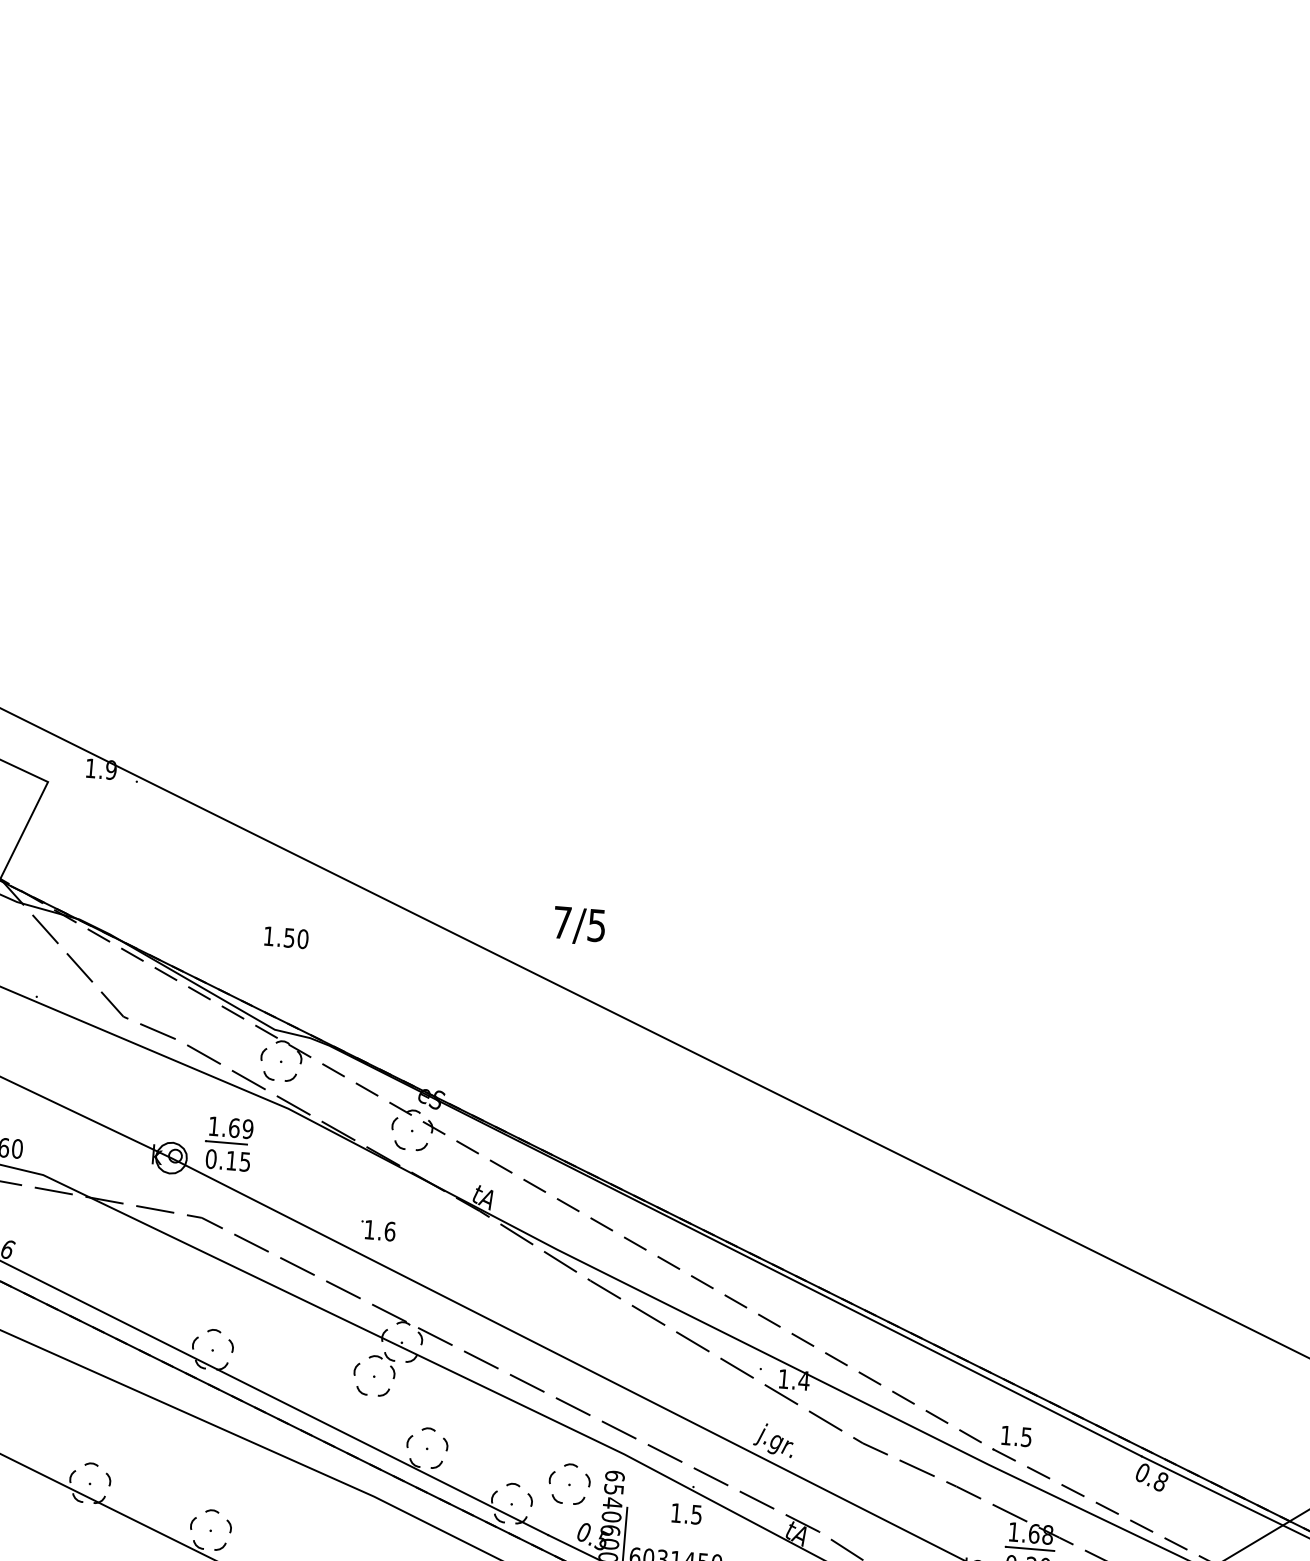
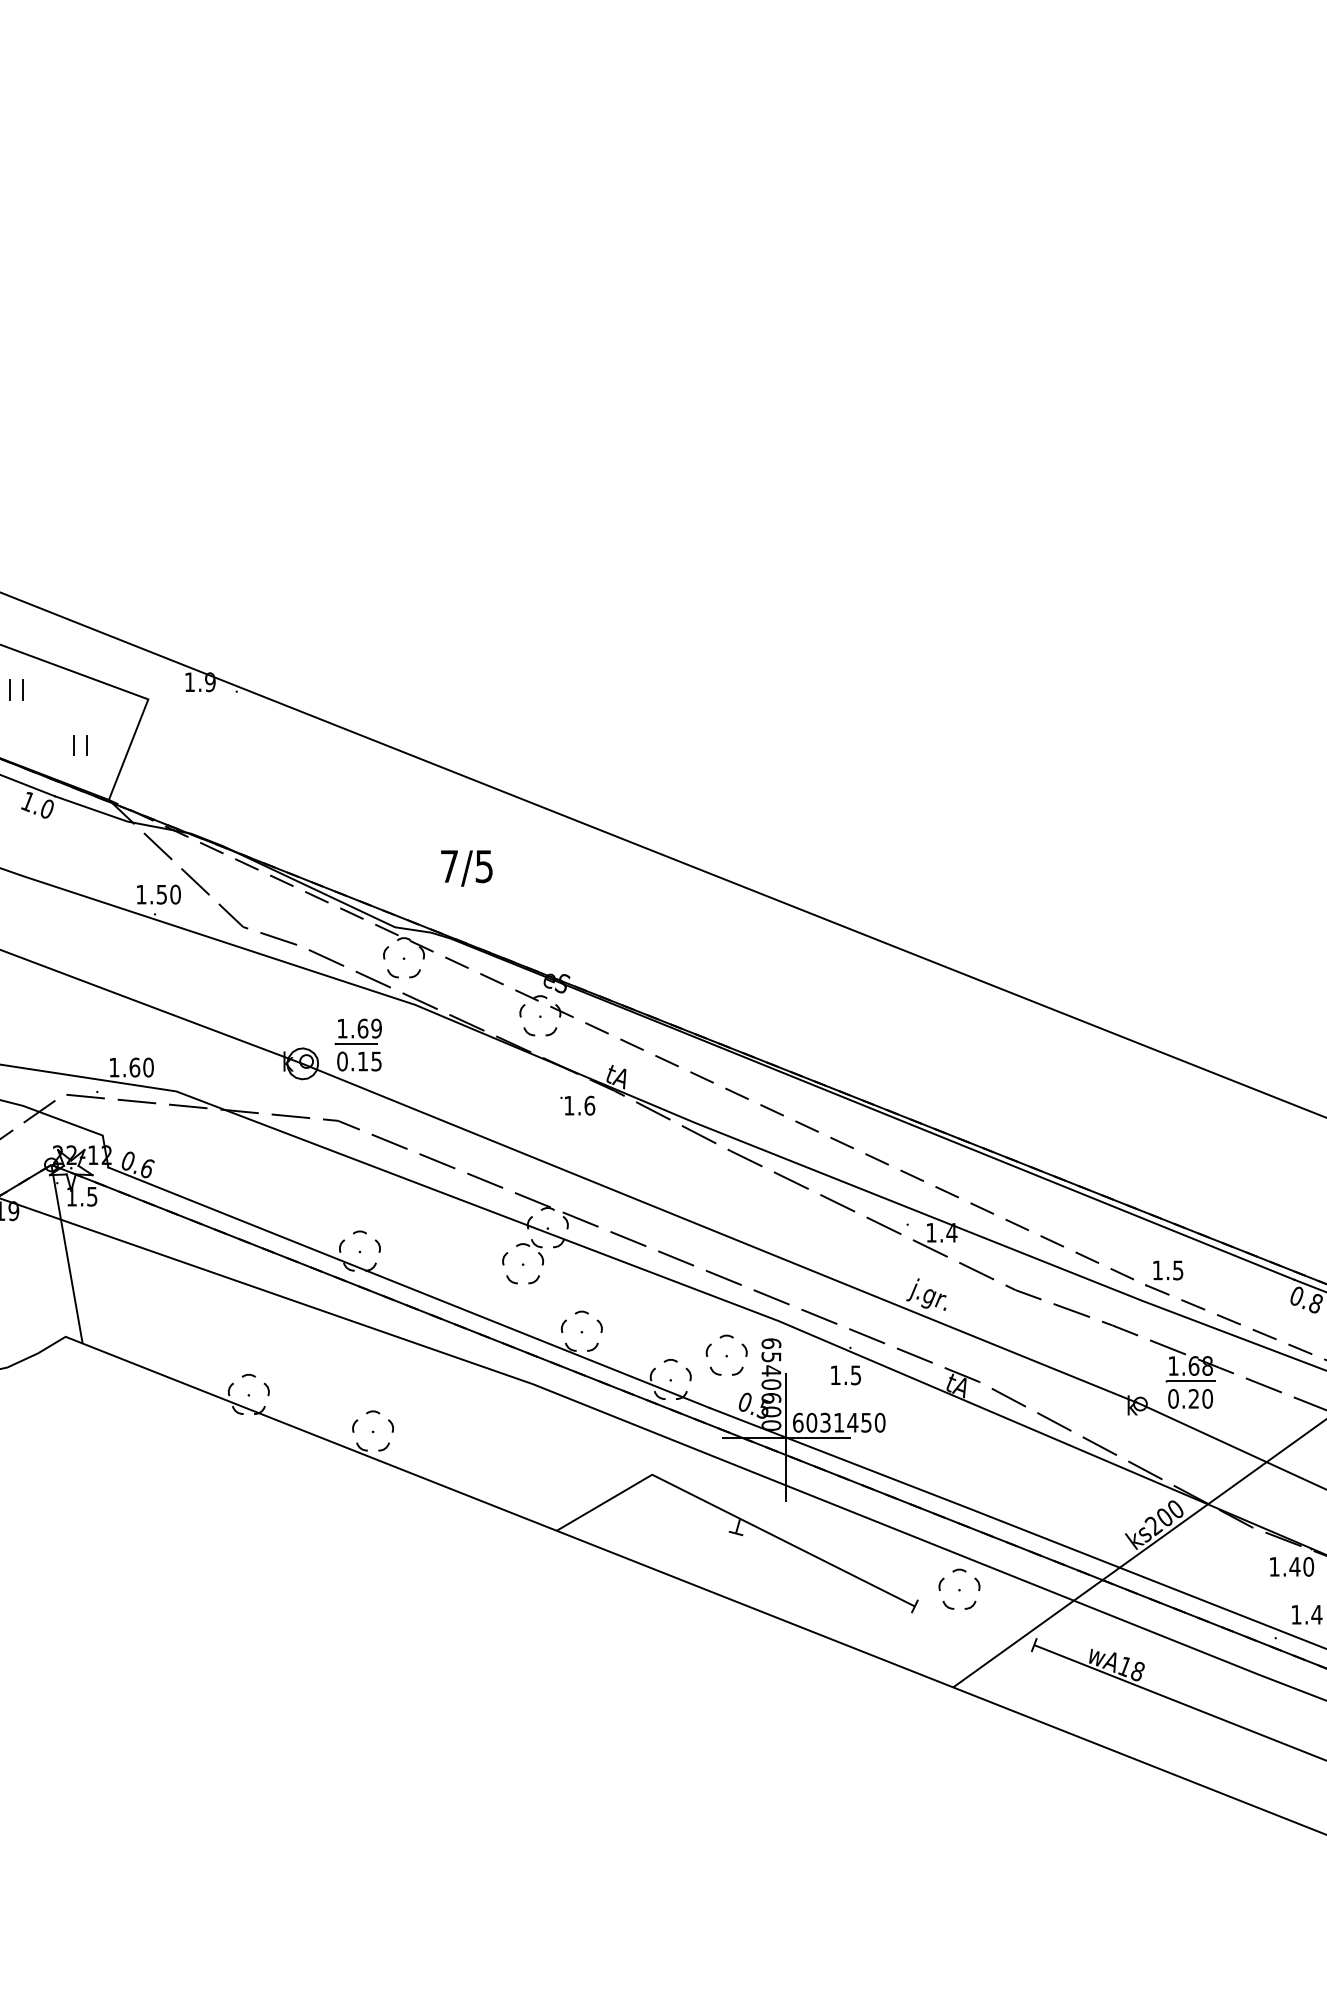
text: (579, 926) -> (466, 868), moved
text: (286, 937) -> (158, 894), moved
text: (377, 1230) -> (577, 1105), moved

